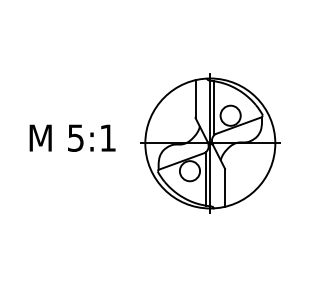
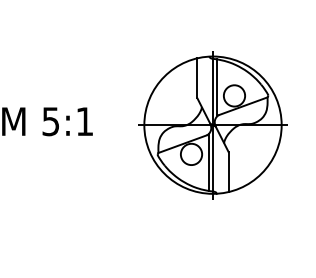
part: (210, 143) -> (213, 125), moved

